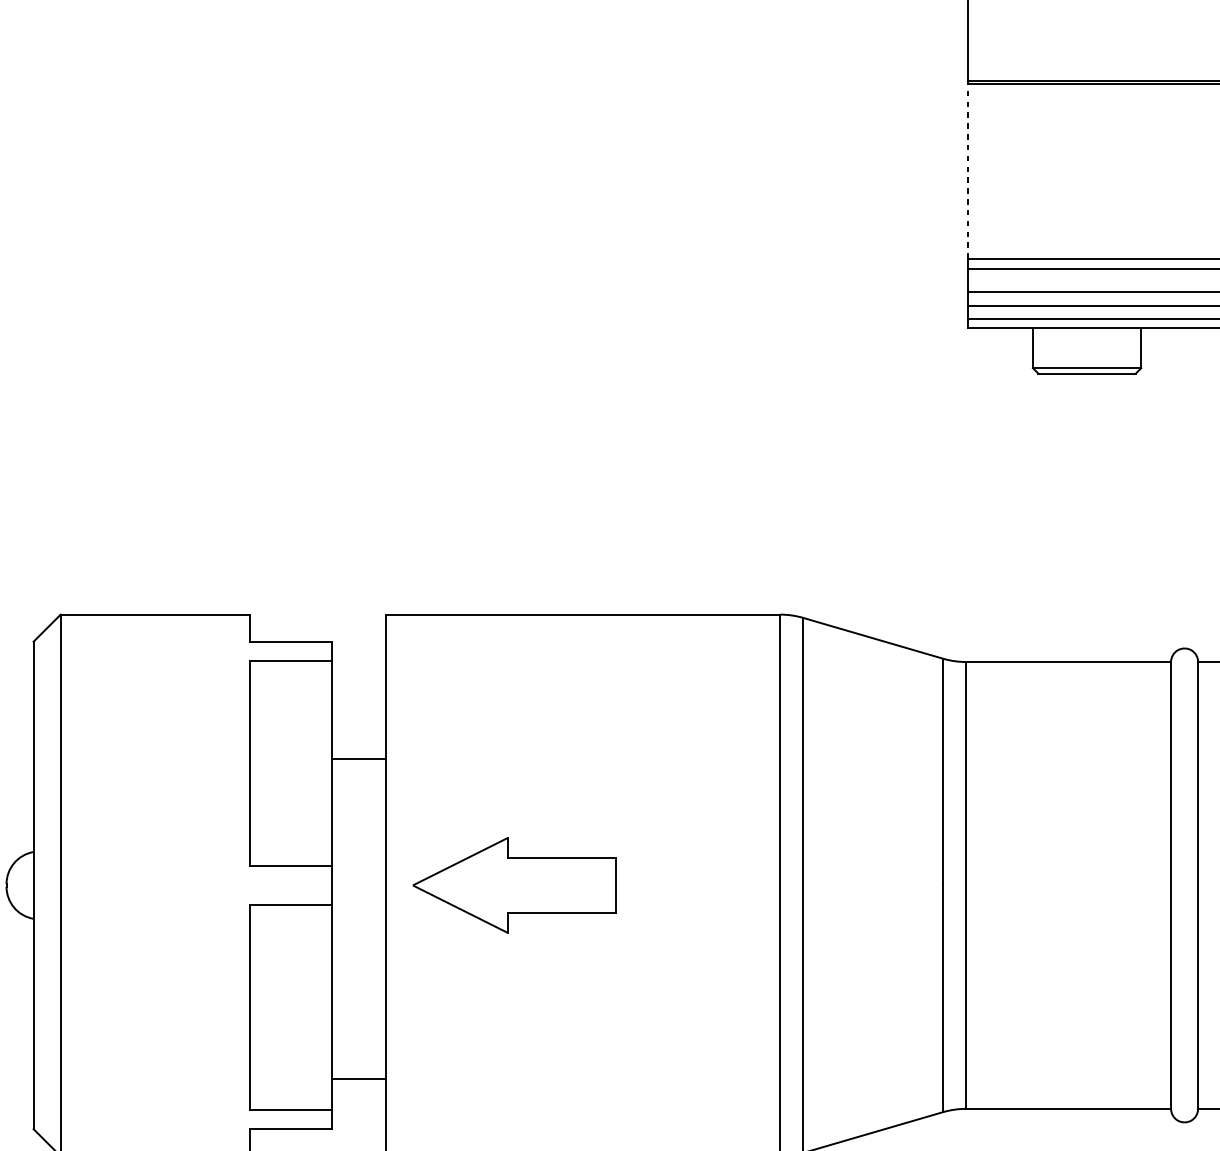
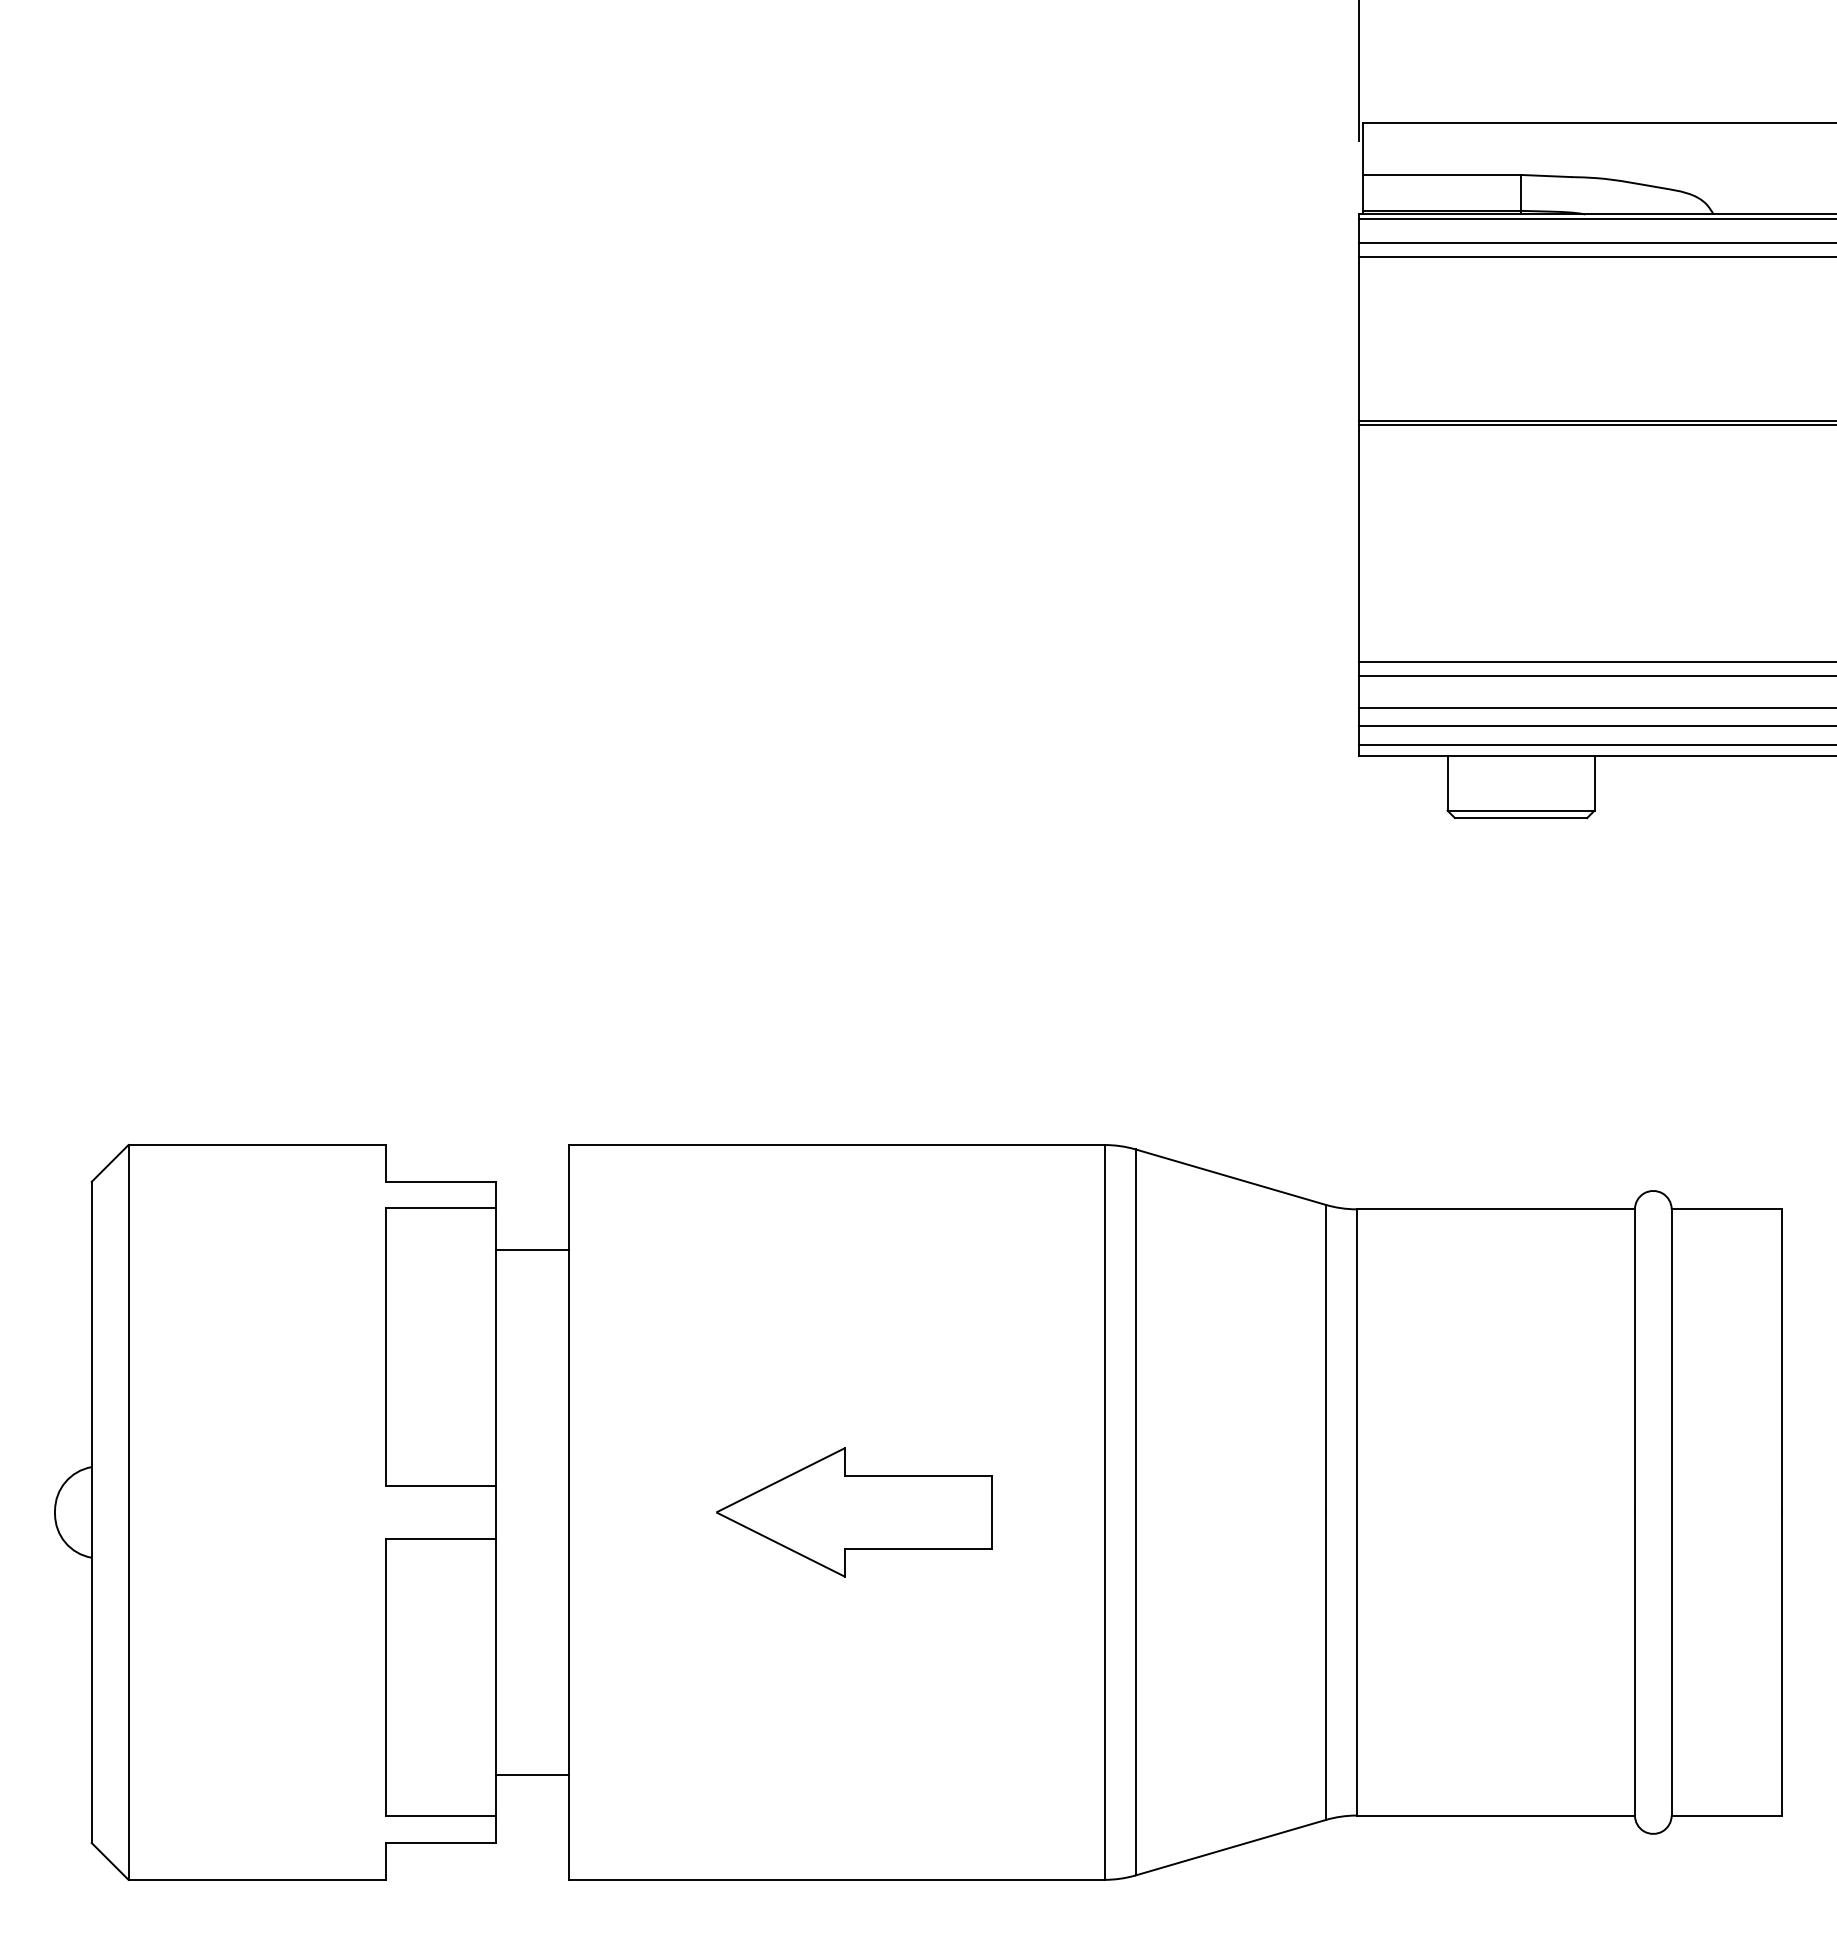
line: (968, 171) -> (1359, 543), dashed -> solid
line: (358, 758) -> (532, 1249), moved
part: (514, 885) -> (854, 1512), moved

